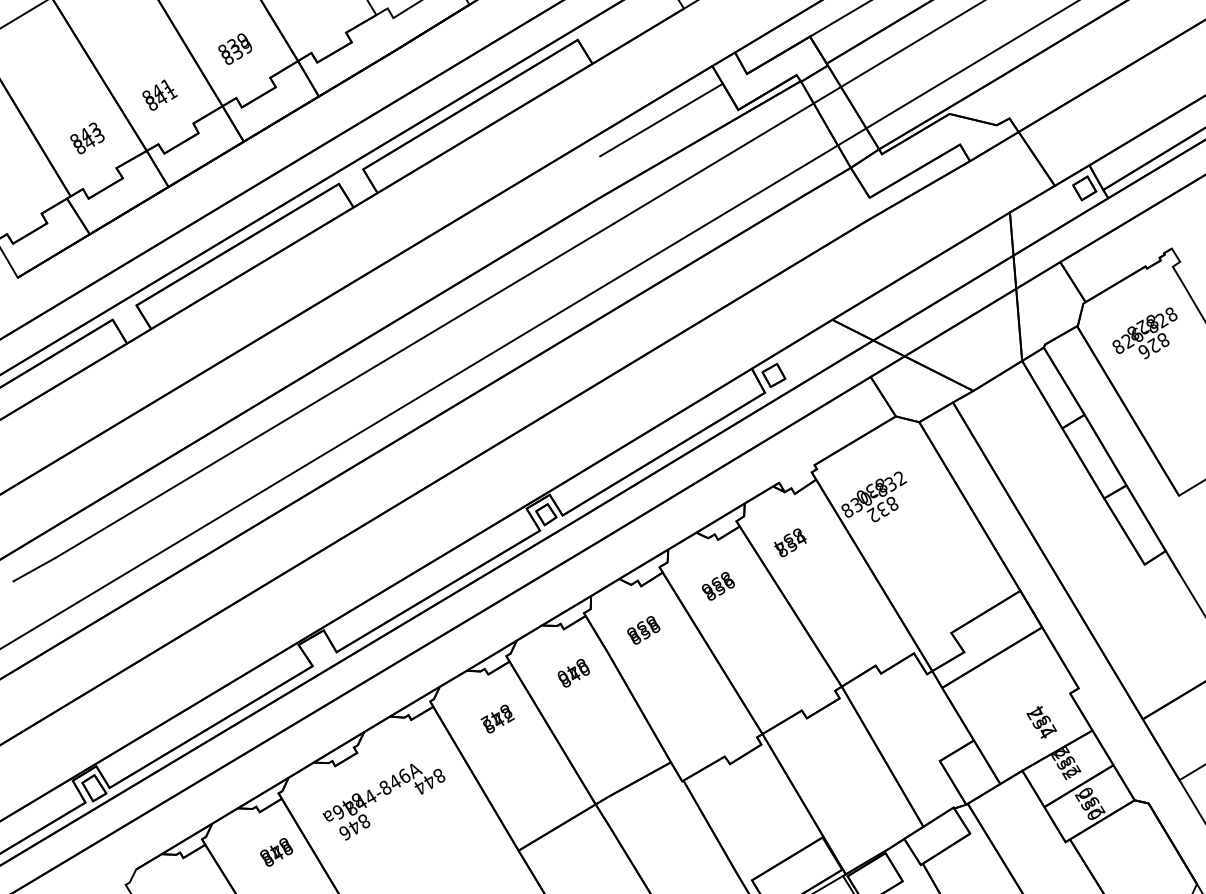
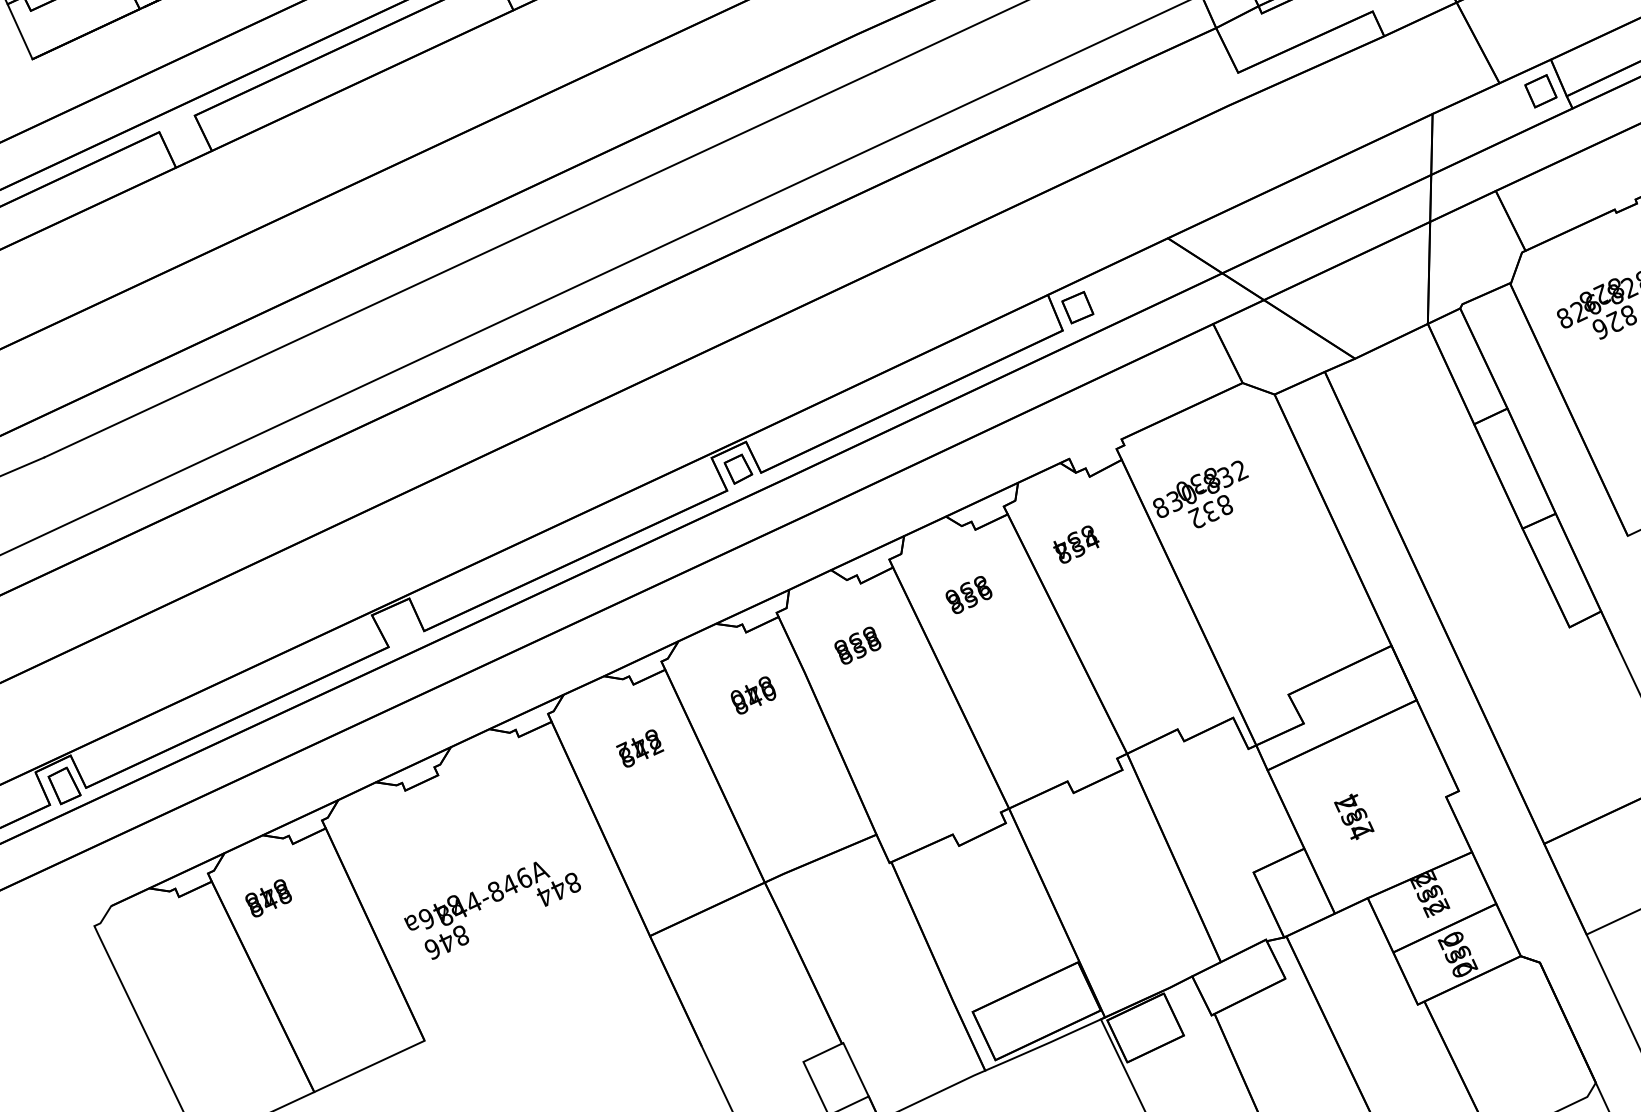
text: (1041, 722) -> (1353, 817), moved
text: (383, 801) -> (490, 910), moved
text: (276, 852) -> (268, 898), moved

